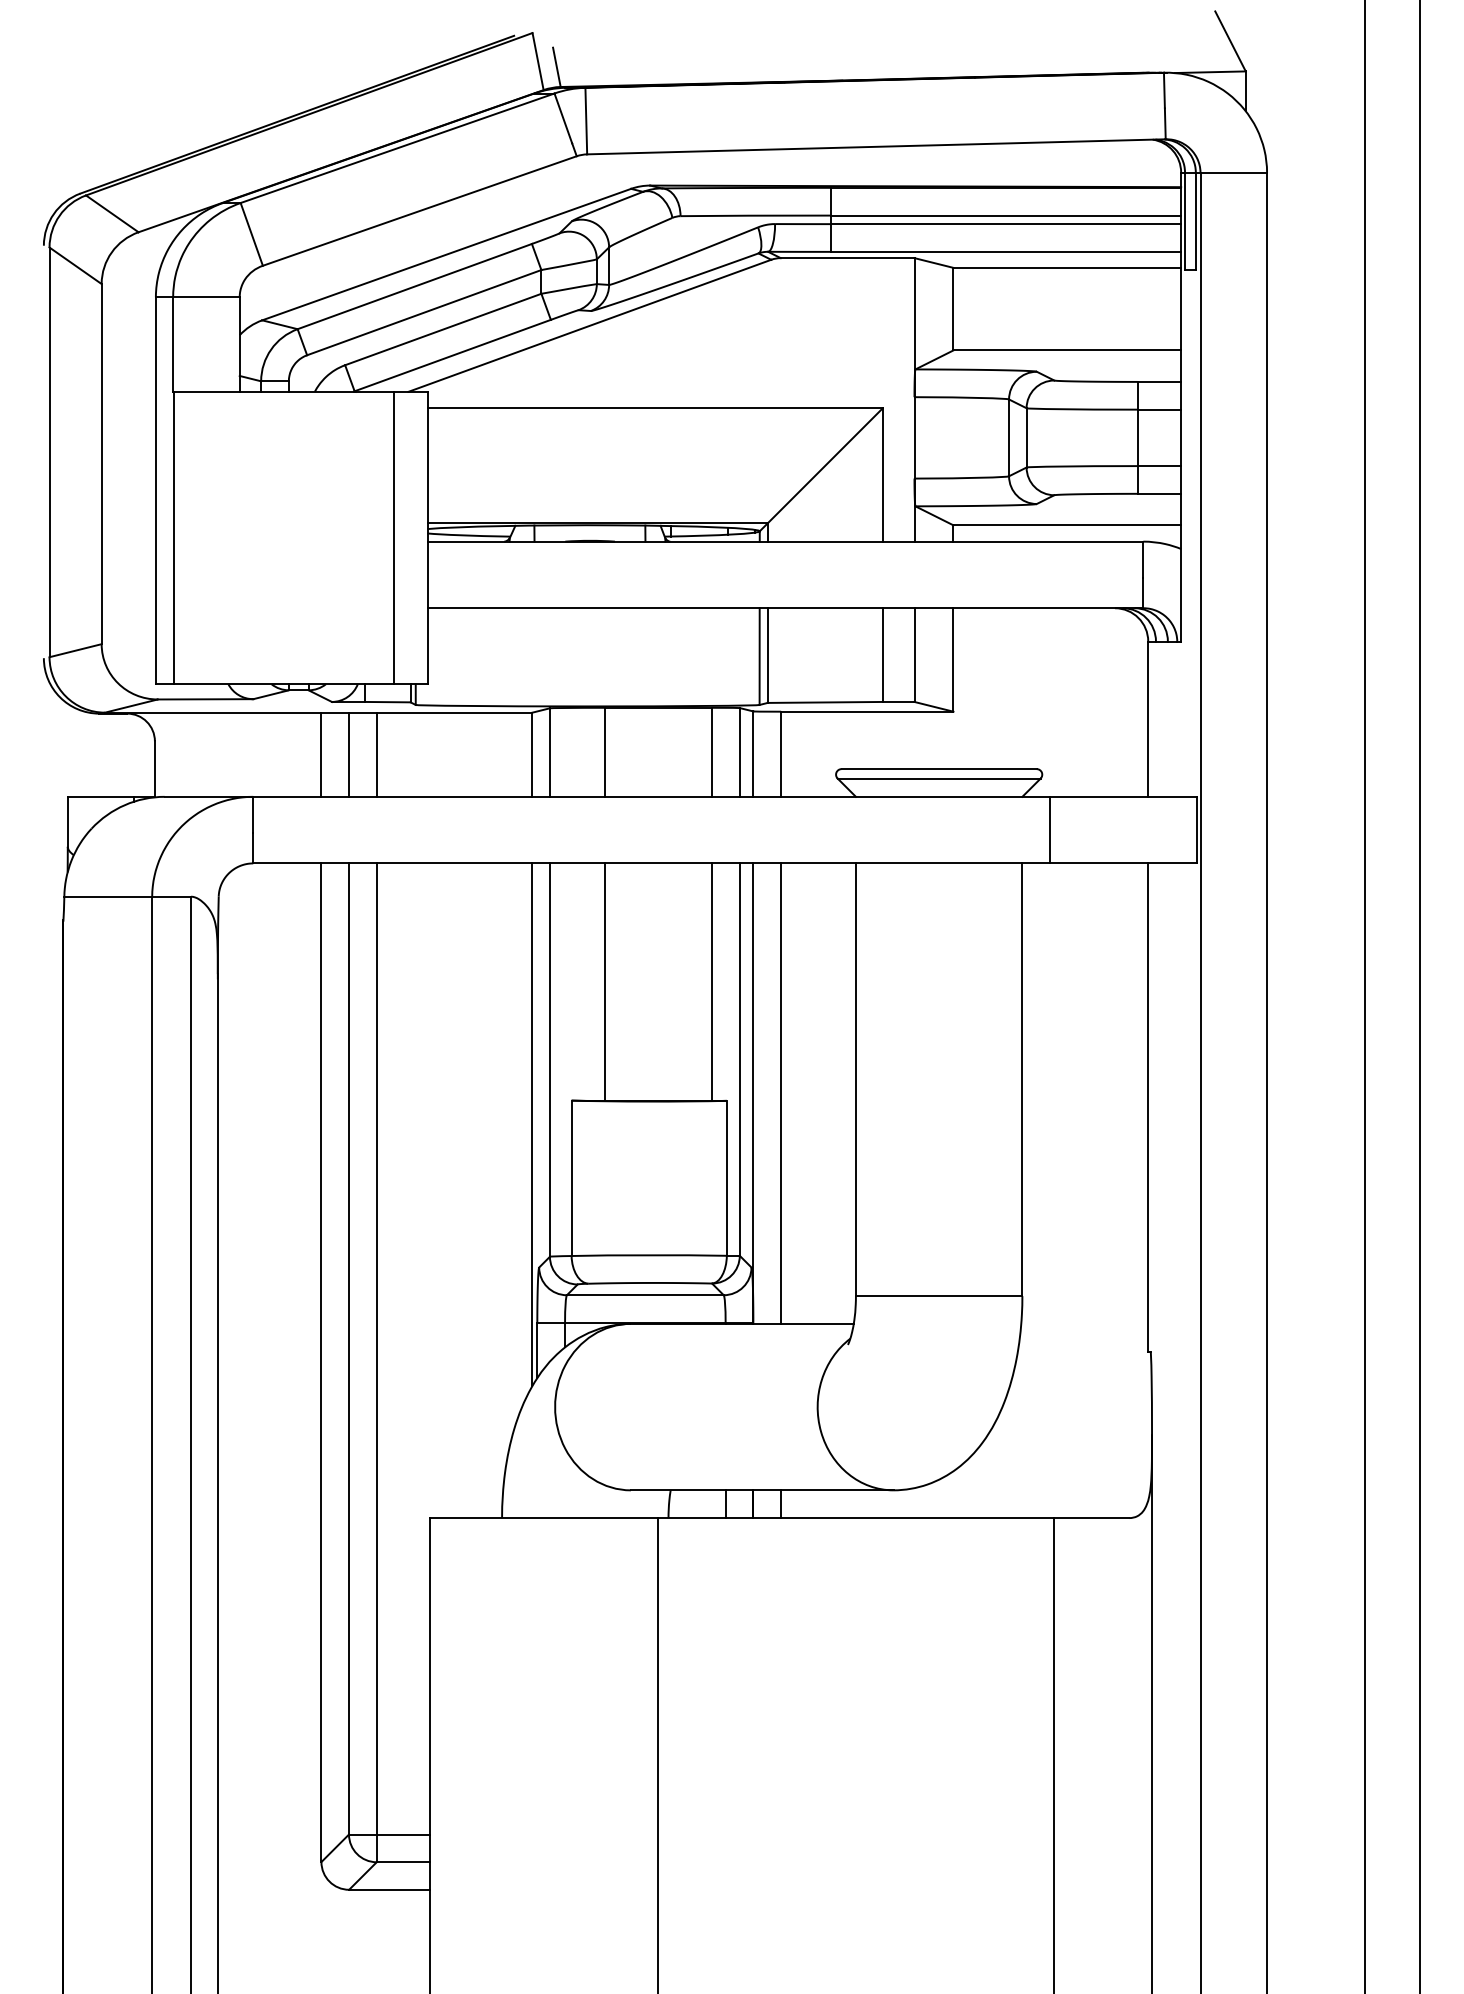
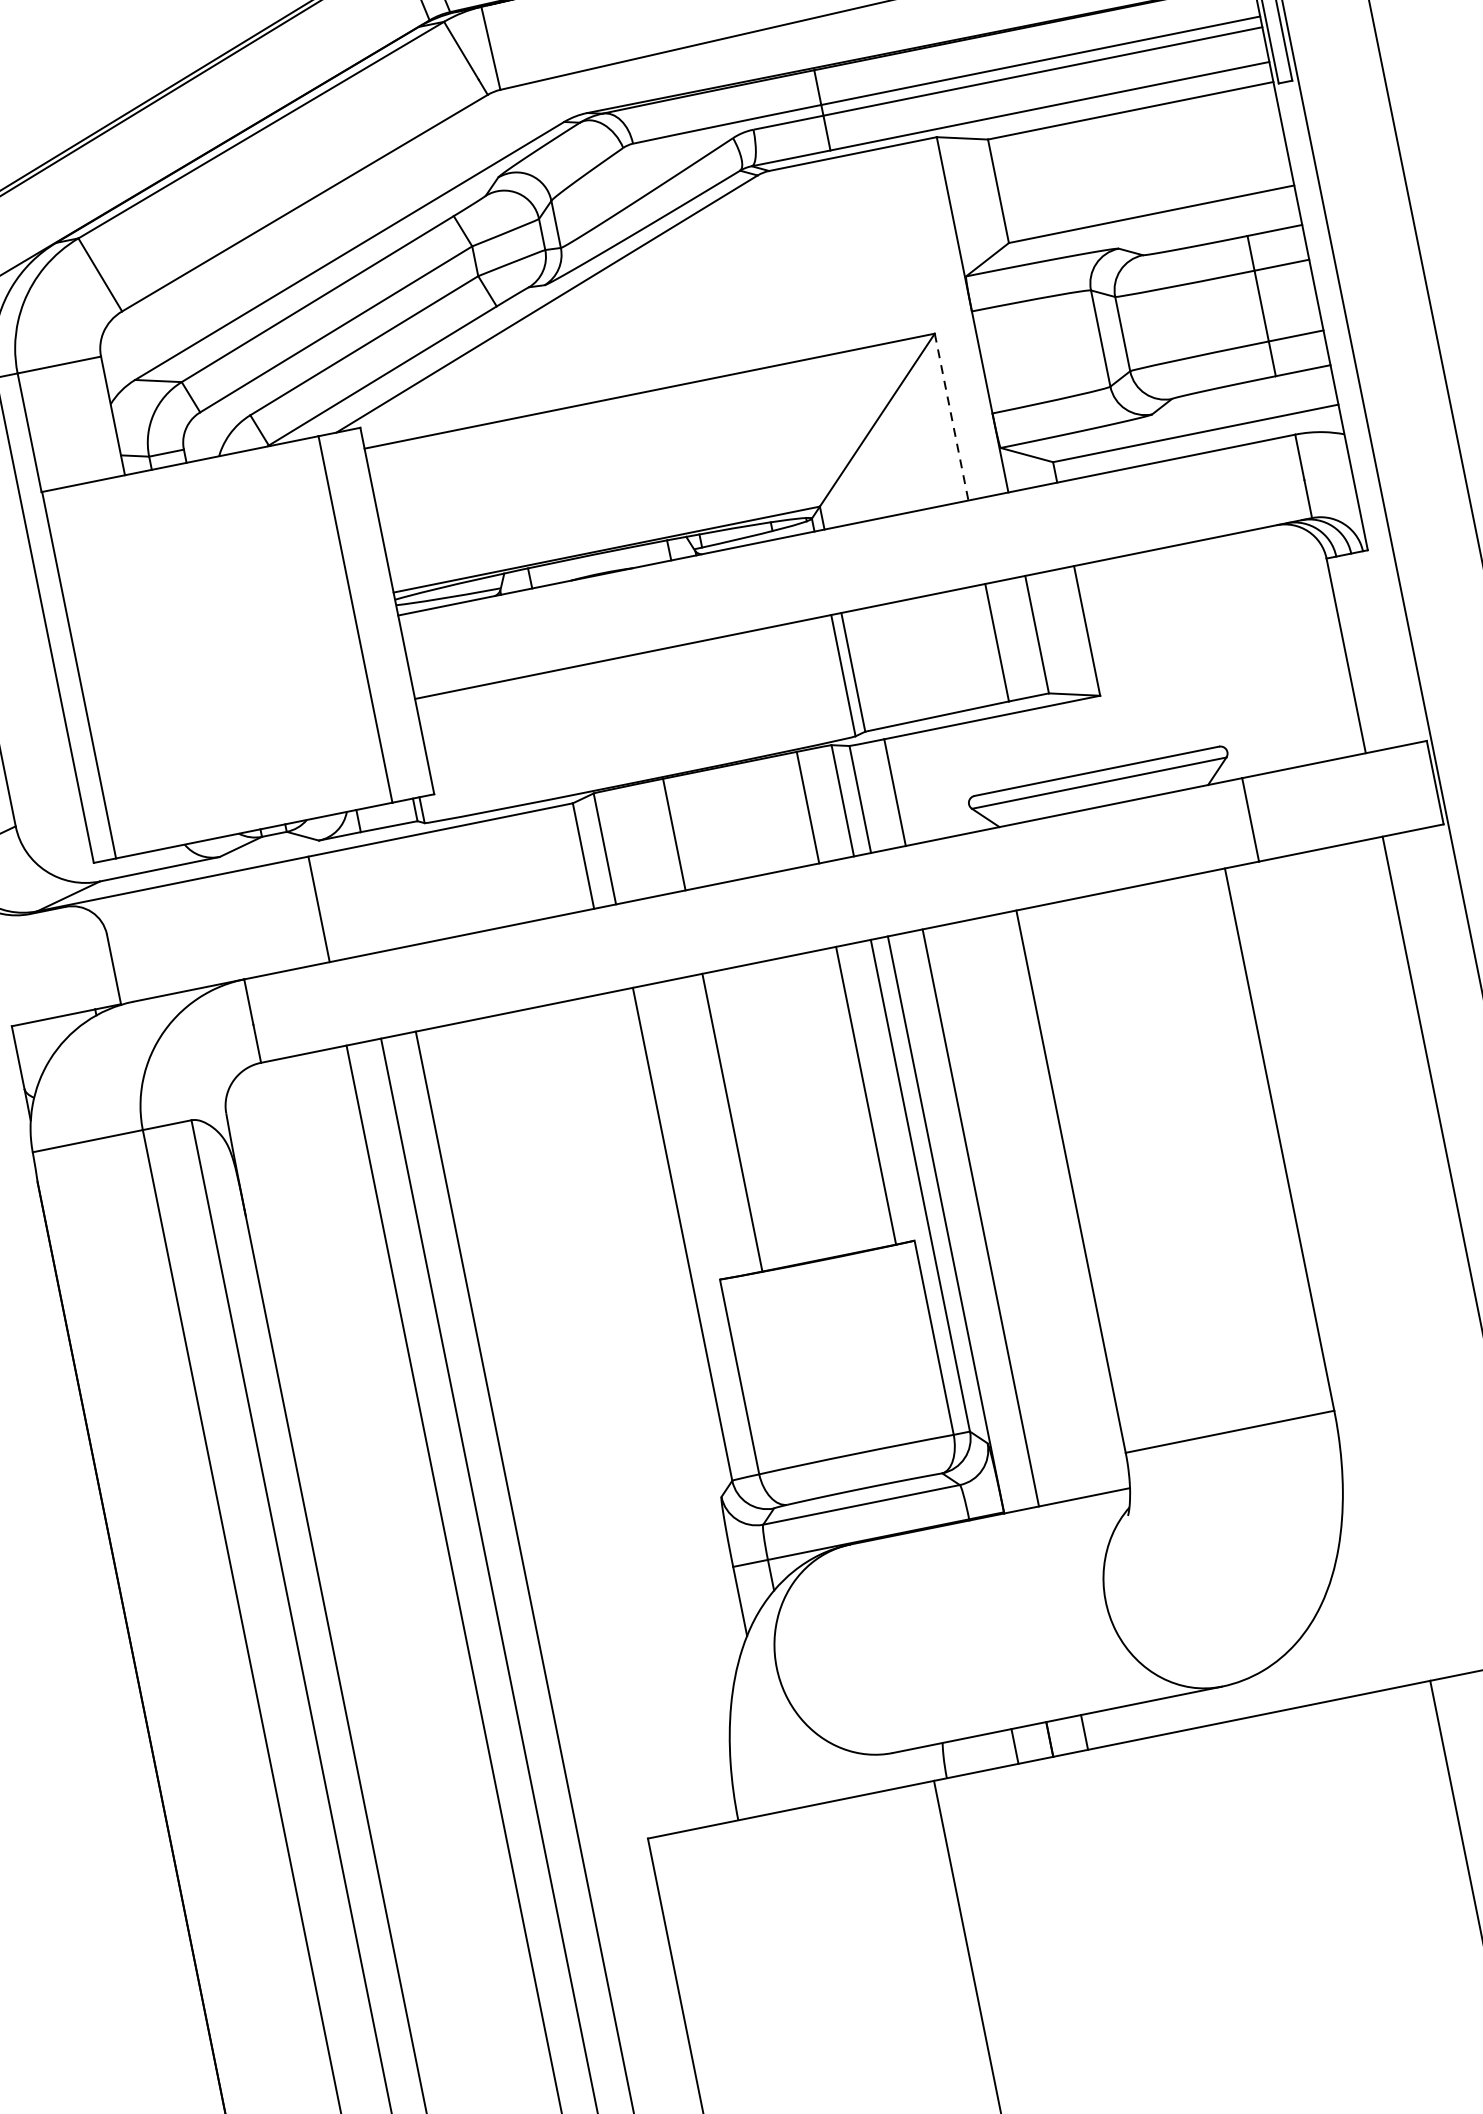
line: (882, 475) -> (951, 417), solid -> dashed
line: (349, 754) -> (354, 901), removed
line: (376, 754) -> (388, 895), removed
line: (532, 1124) -> (677, 1319), removed

